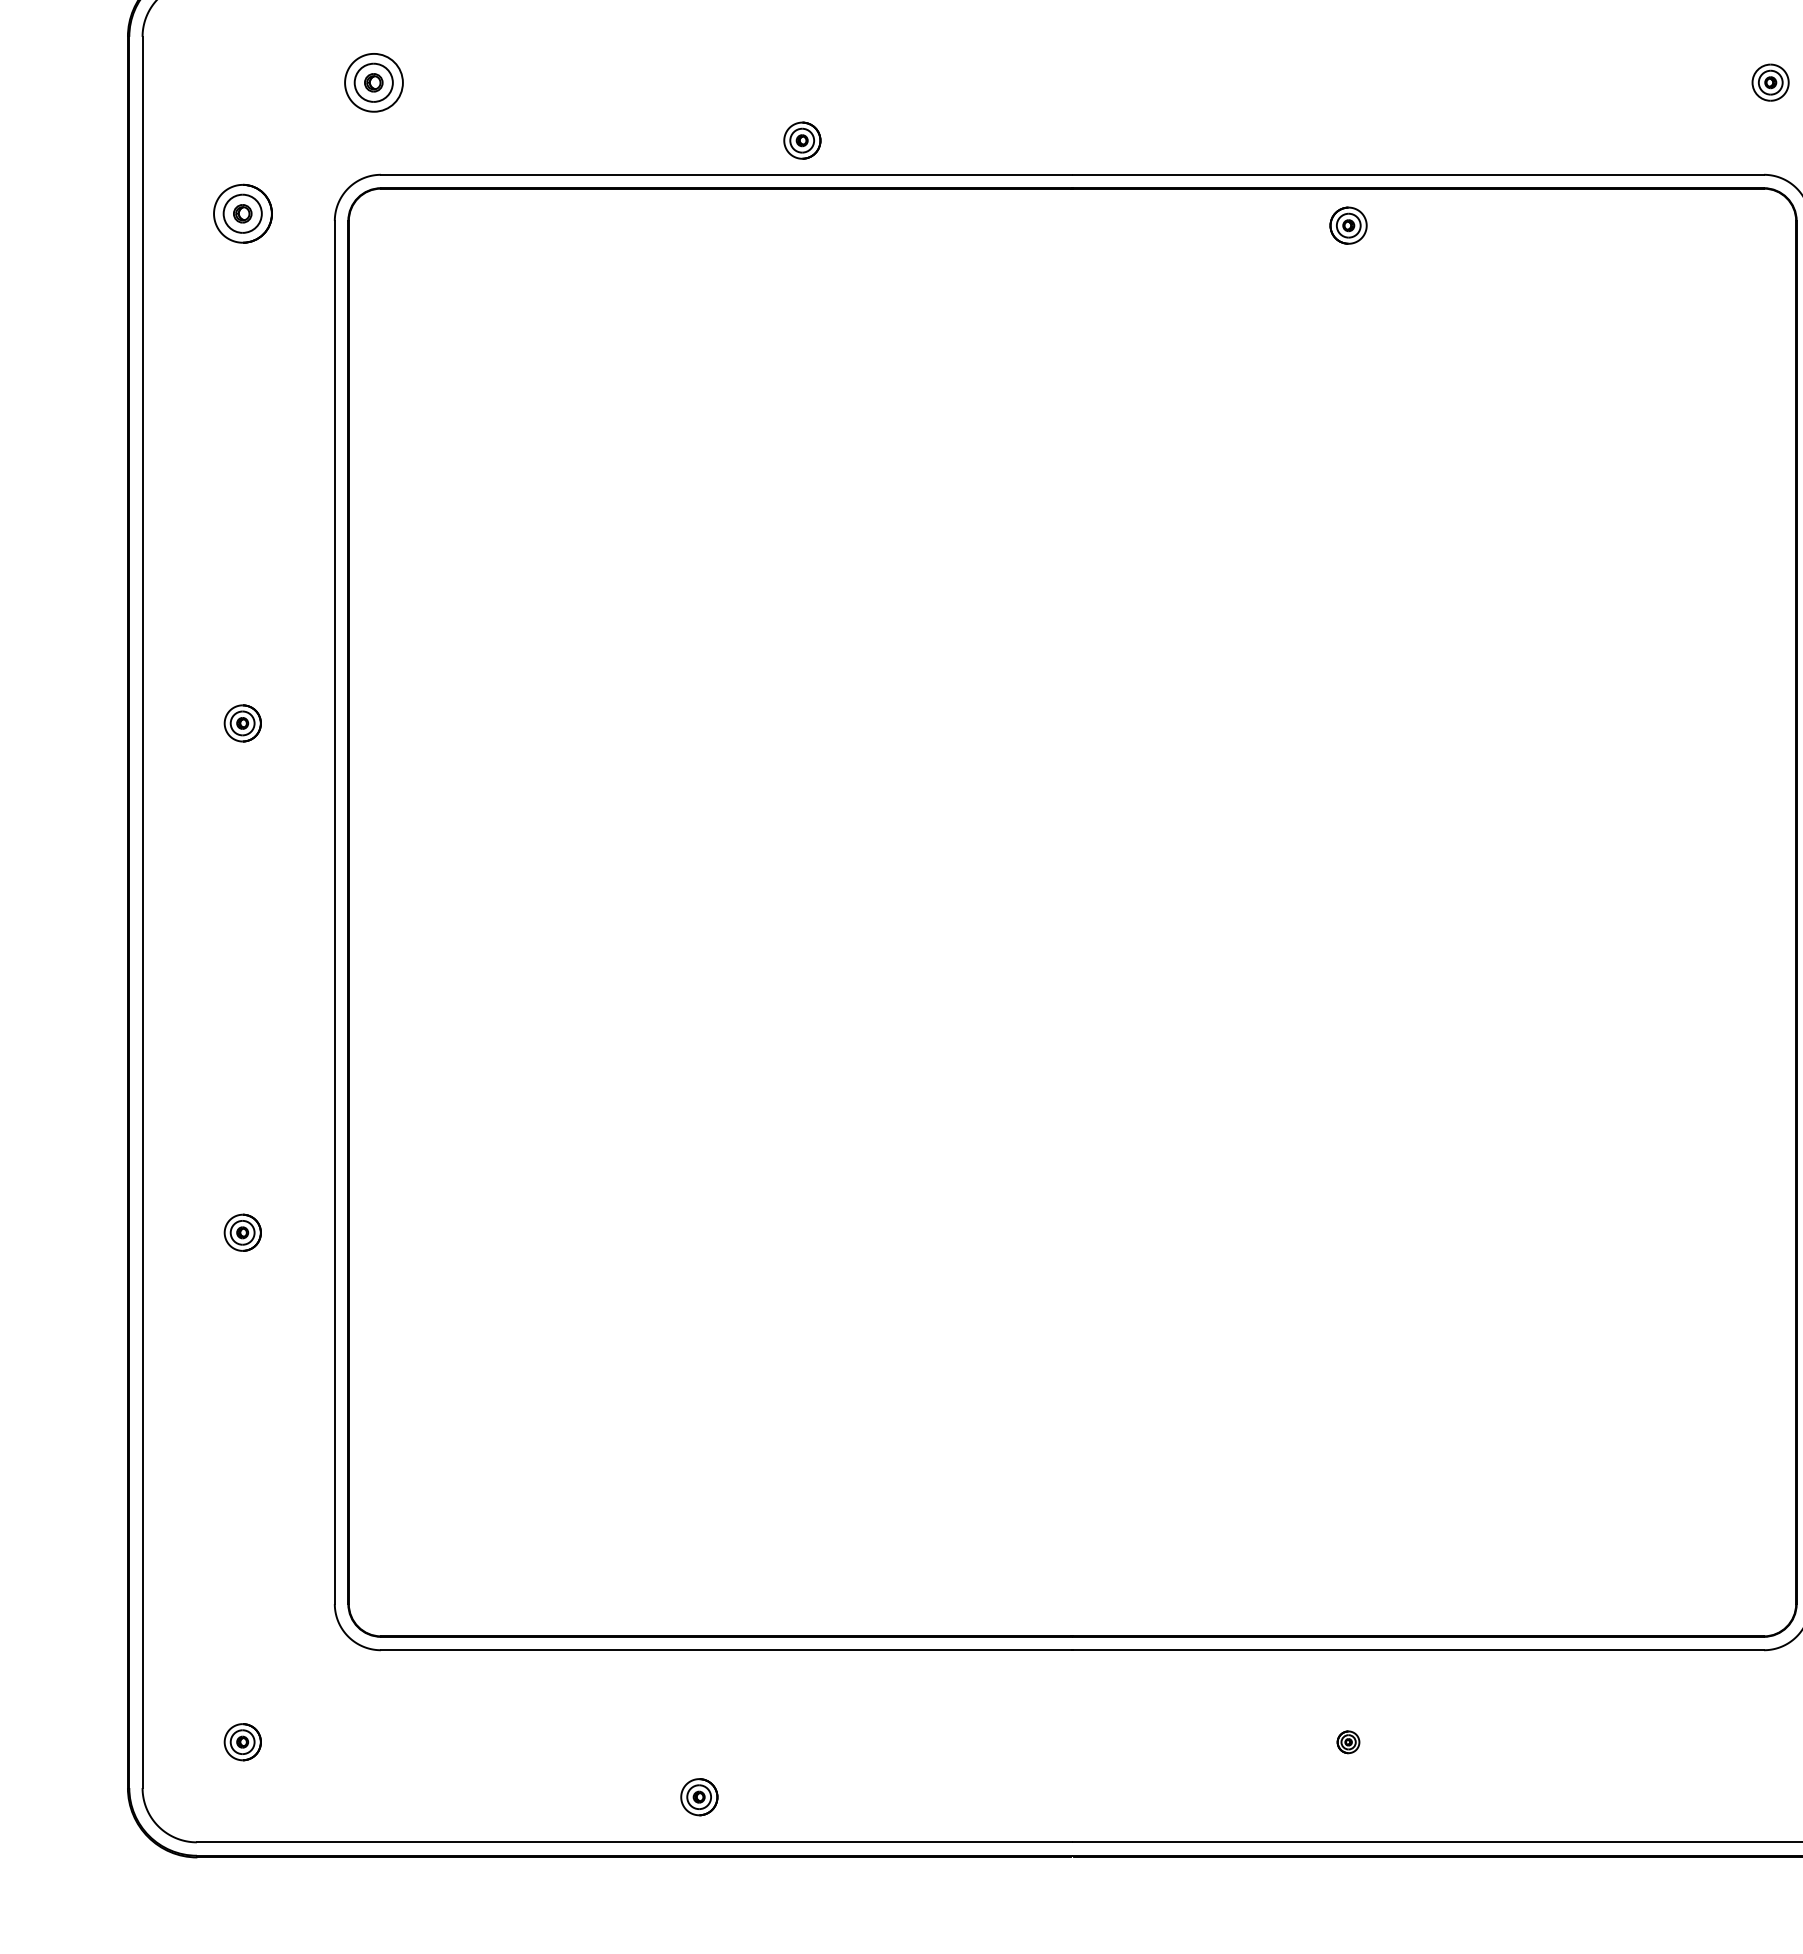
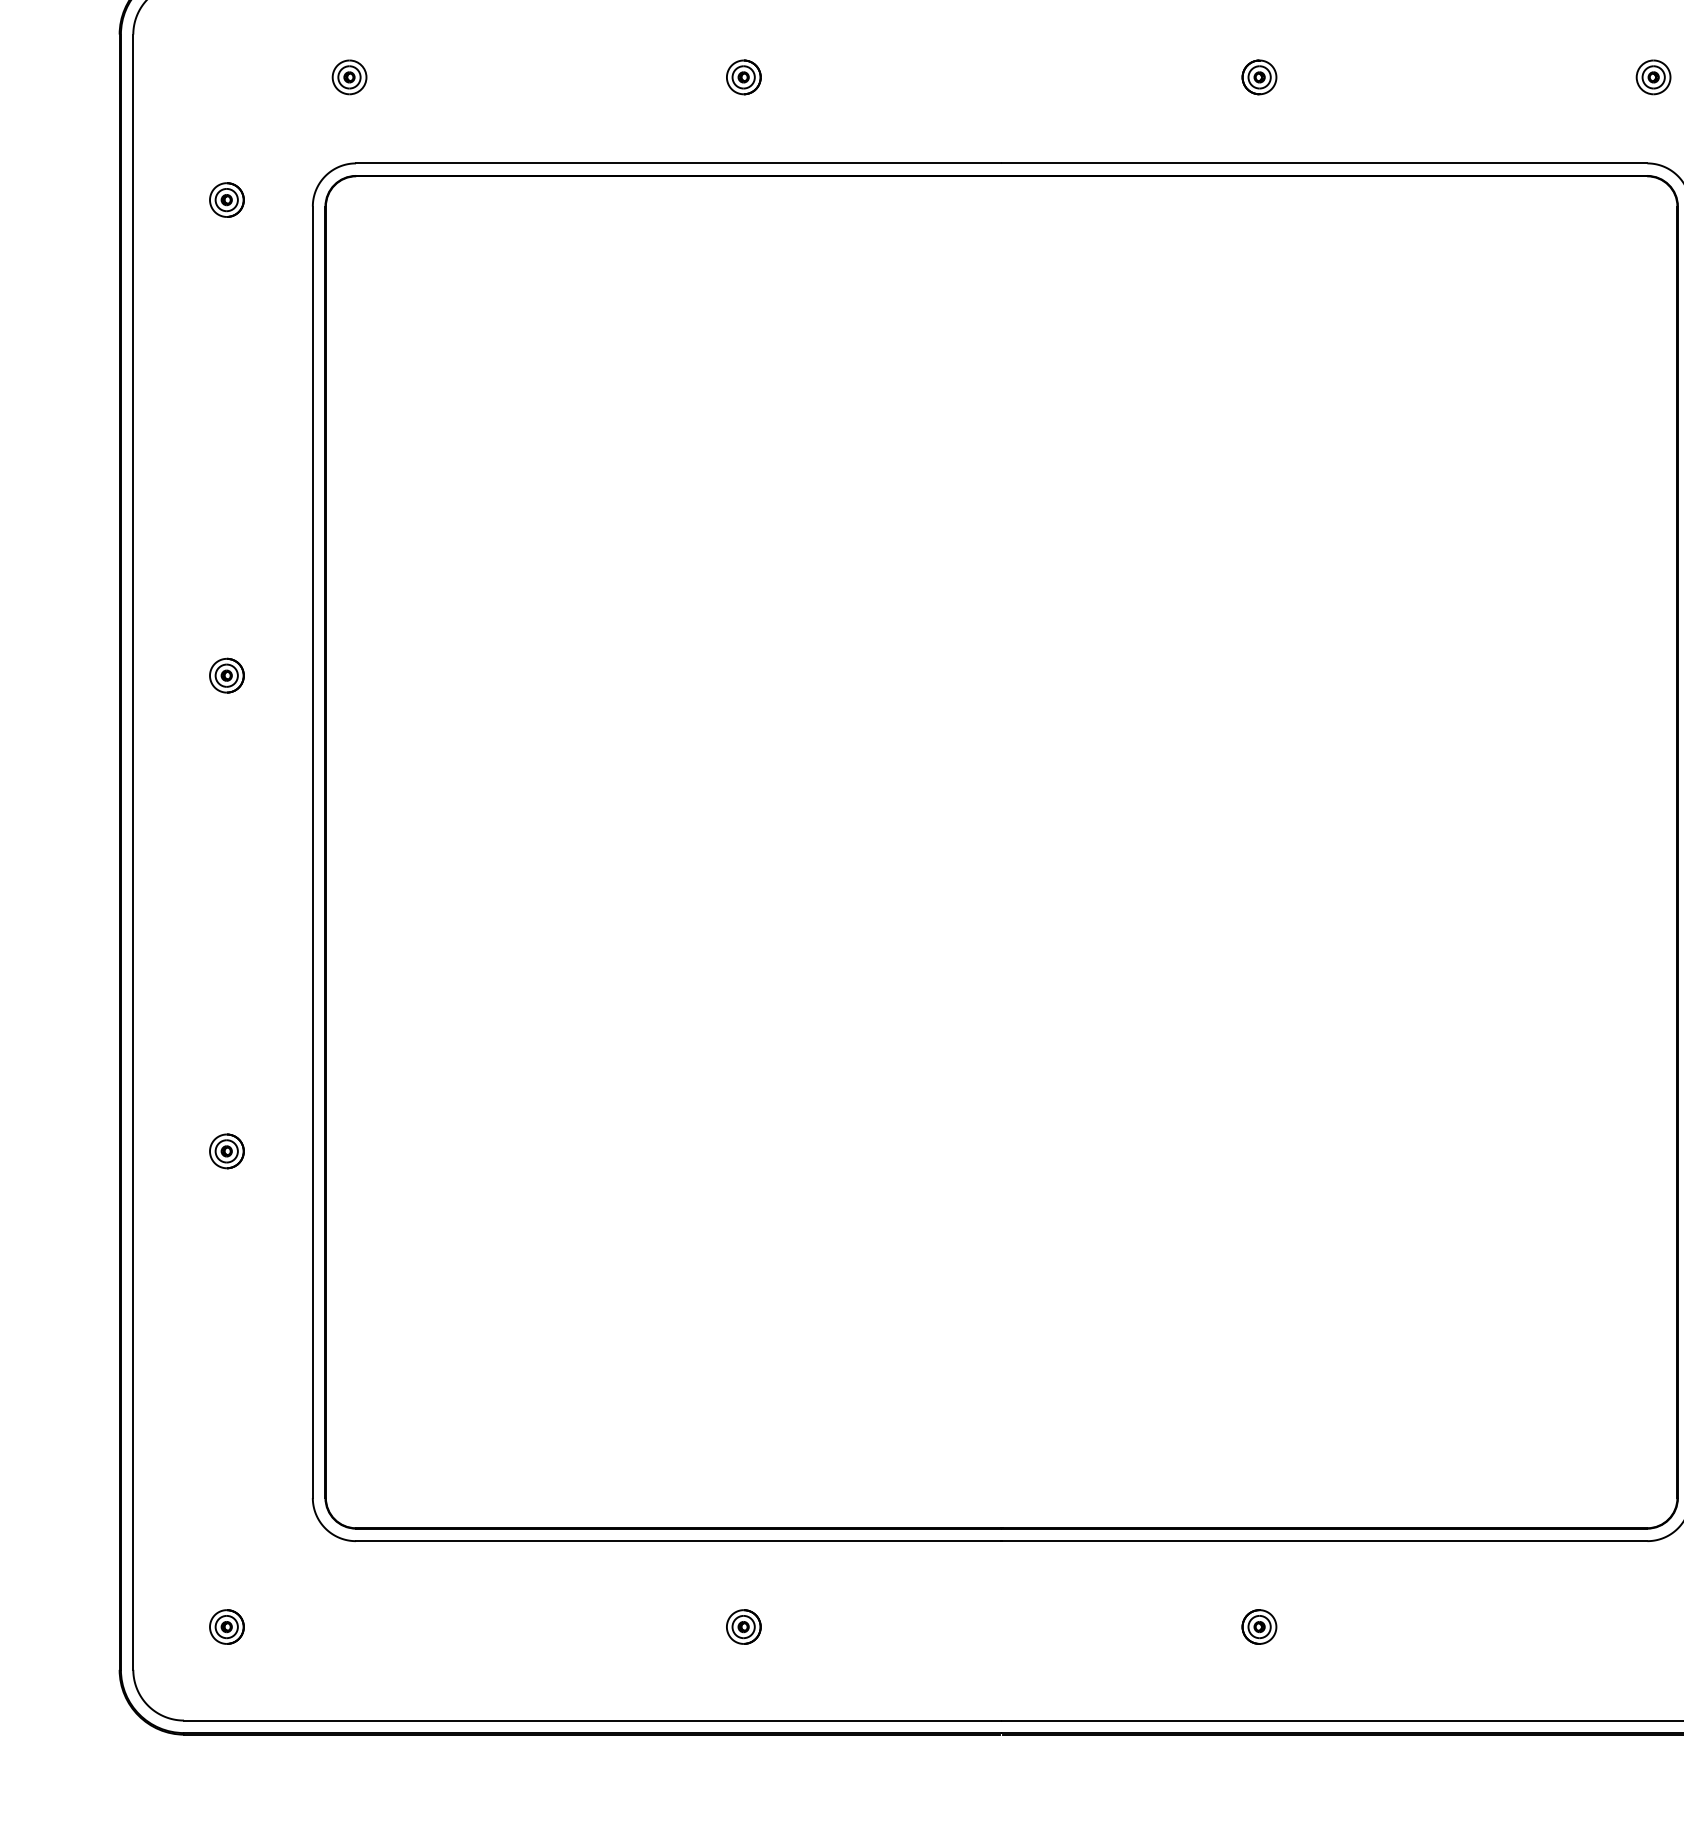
part: (374, 82) -> (349, 77), size x0.62
part: (802, 140) -> (743, 77), moved
part: (242, 214) -> (226, 200), size x0.62
part: (1348, 225) -> (1259, 77), moved
part: (1348, 1742) -> (1259, 1627), size x1.67
part: (699, 1797) -> (743, 1627), moved

